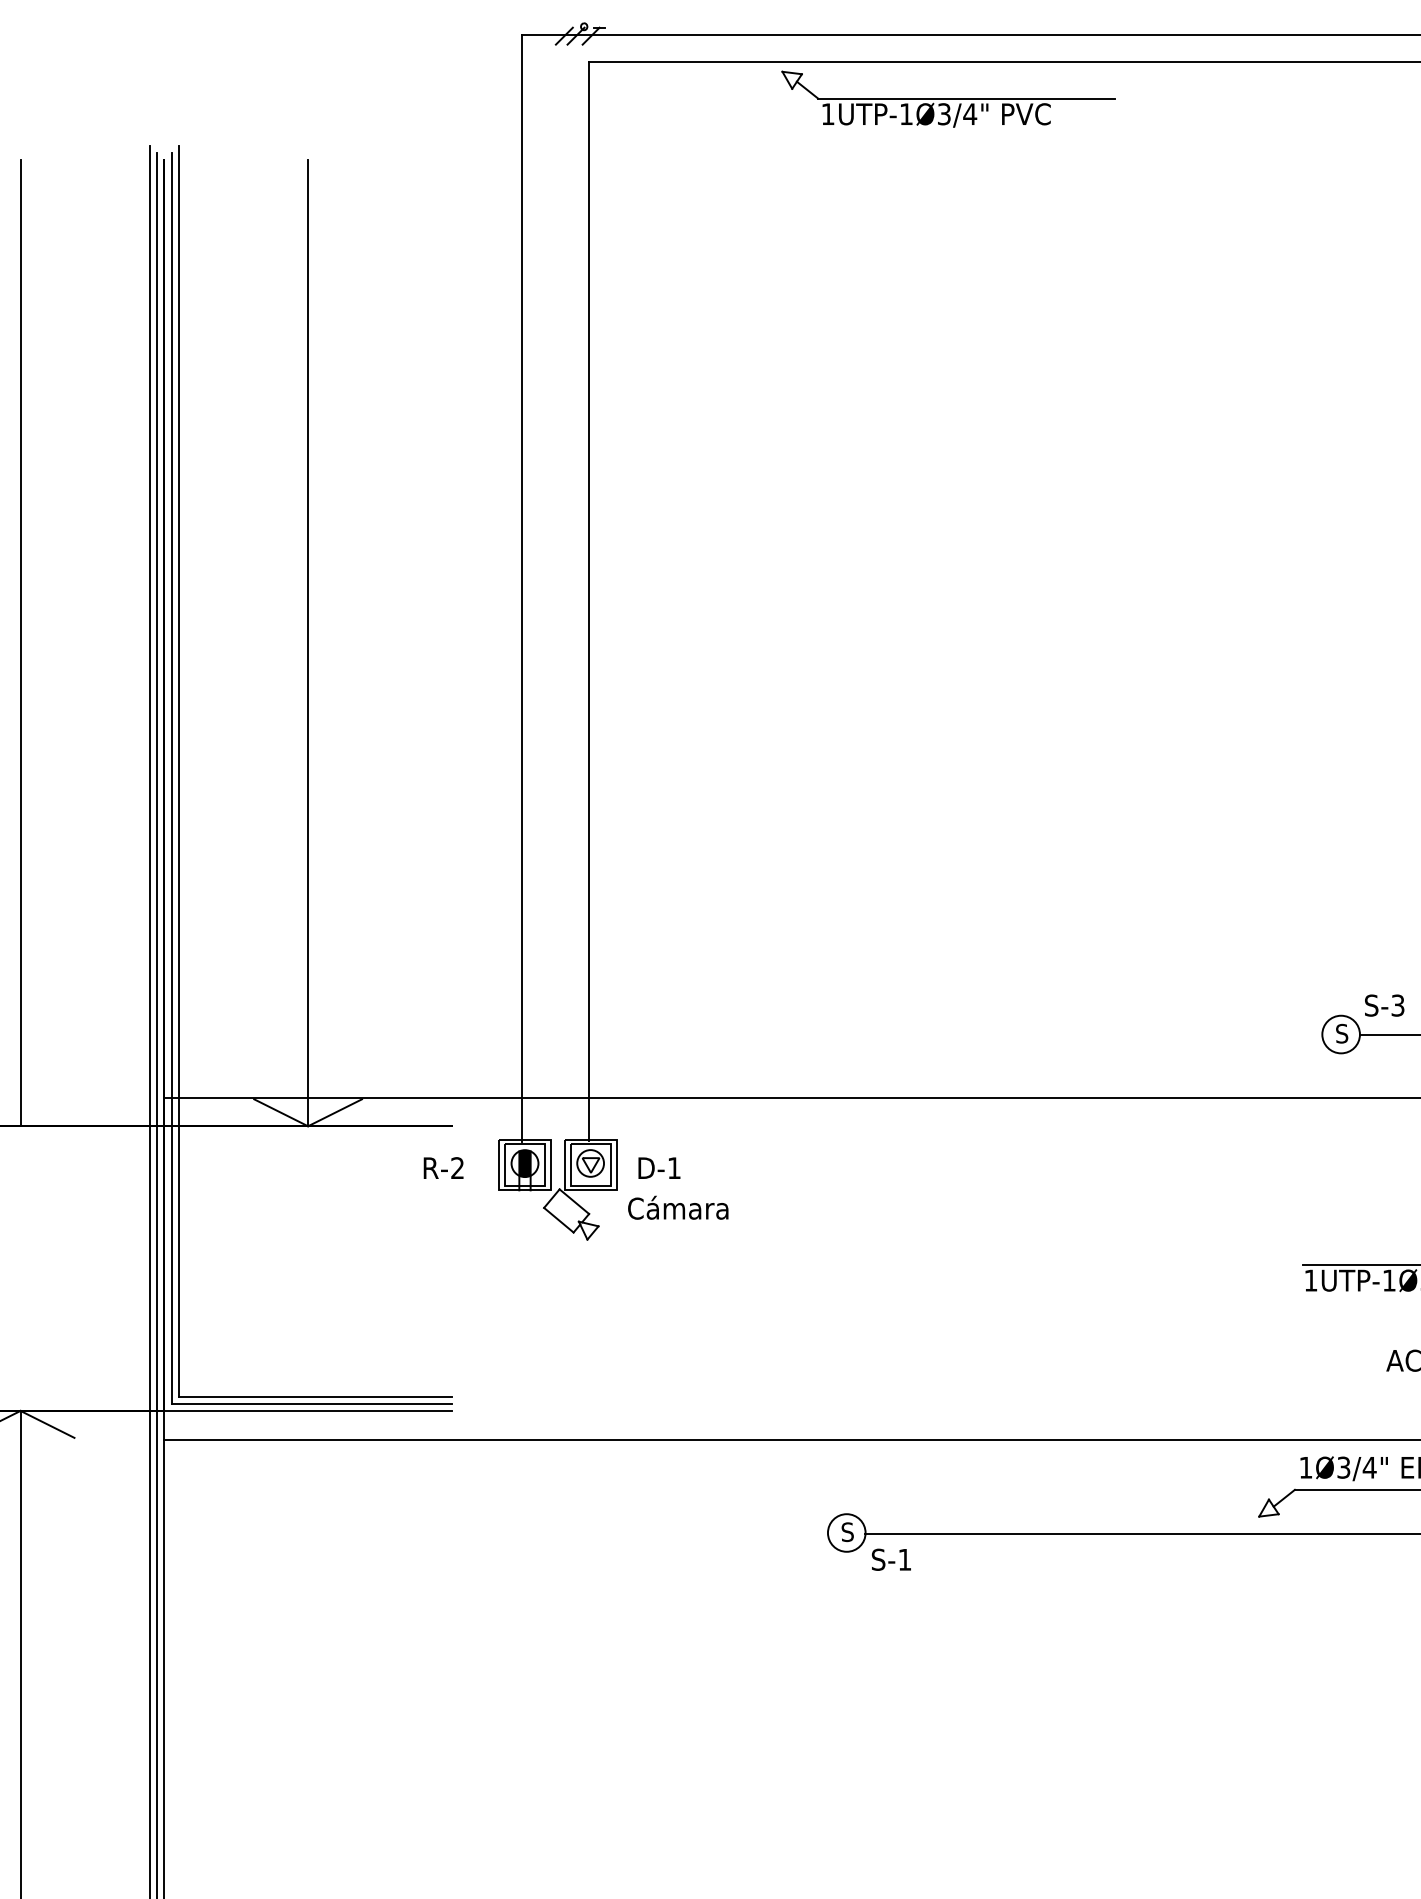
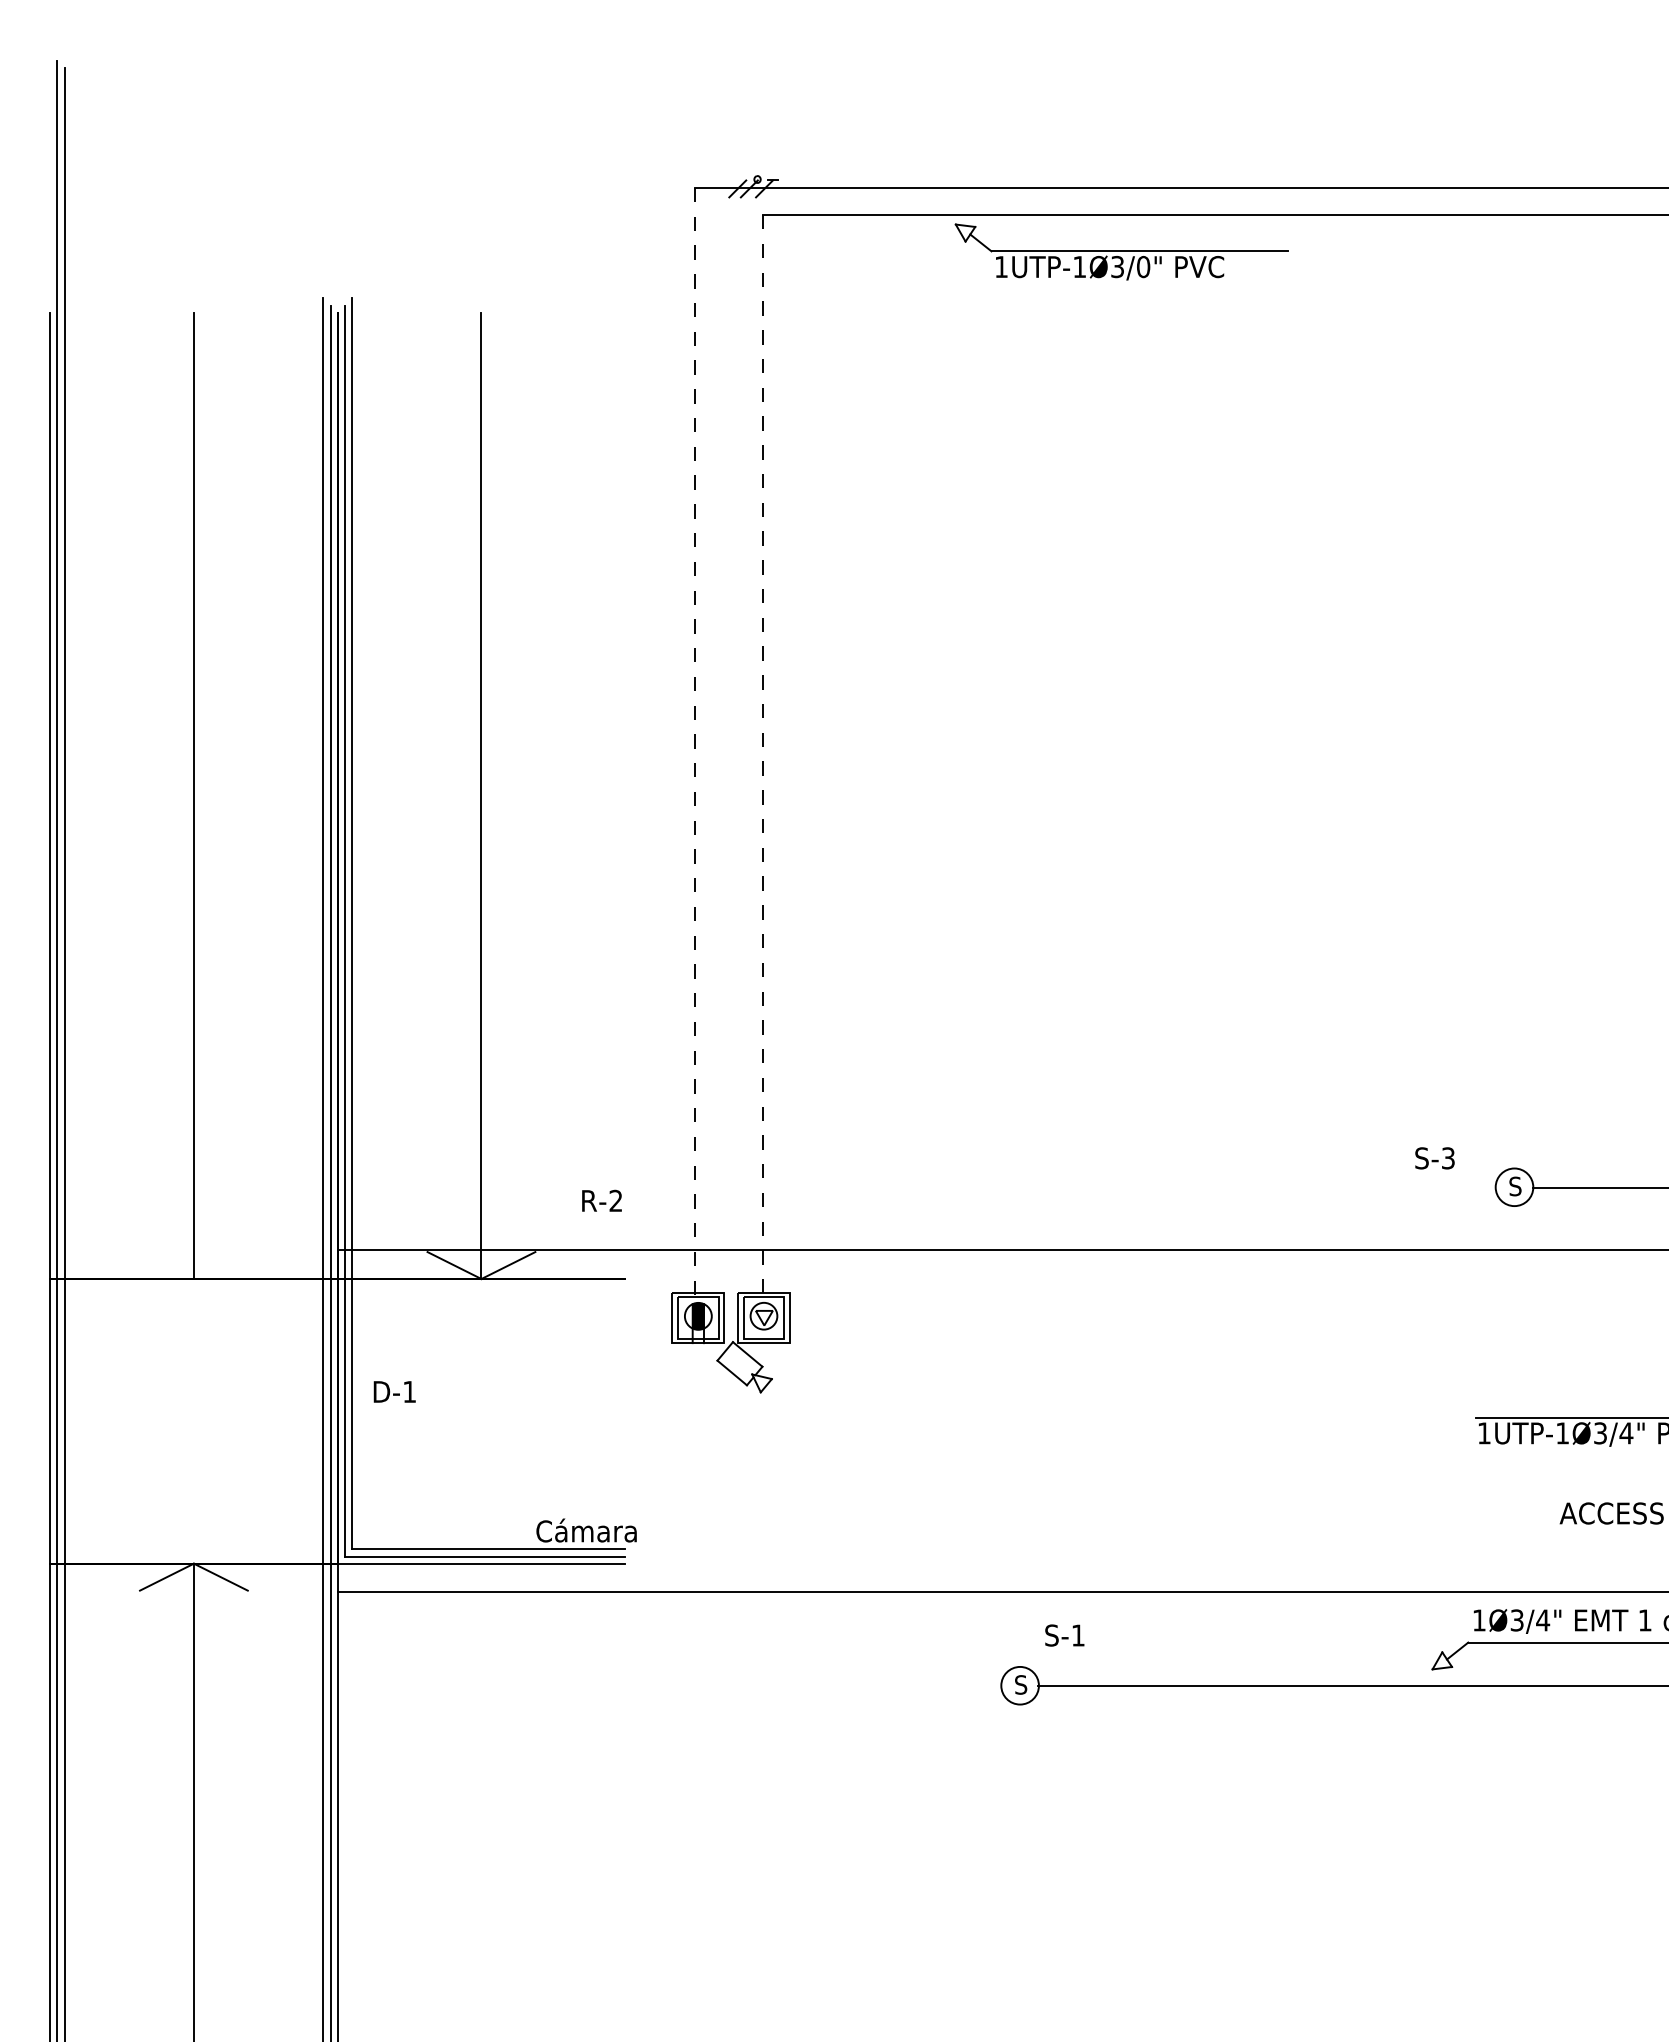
text: (970, 113) -> (1143, 266), 1UTP-1Ø3/4" -> 1UTP-1Ø3/0"
line: (522, 588) -> (695, 741), solid -> dashed
line: (589, 601) -> (762, 754), solid -> dashed
text: (1384, 1005) -> (1434, 1158), moved
text: (443, 1167) -> (601, 1200), moved
text: (659, 1167) -> (394, 1391), moved
text: (678, 1207) -> (586, 1530), moved
text: (891, 1559) -> (1064, 1635), moved

